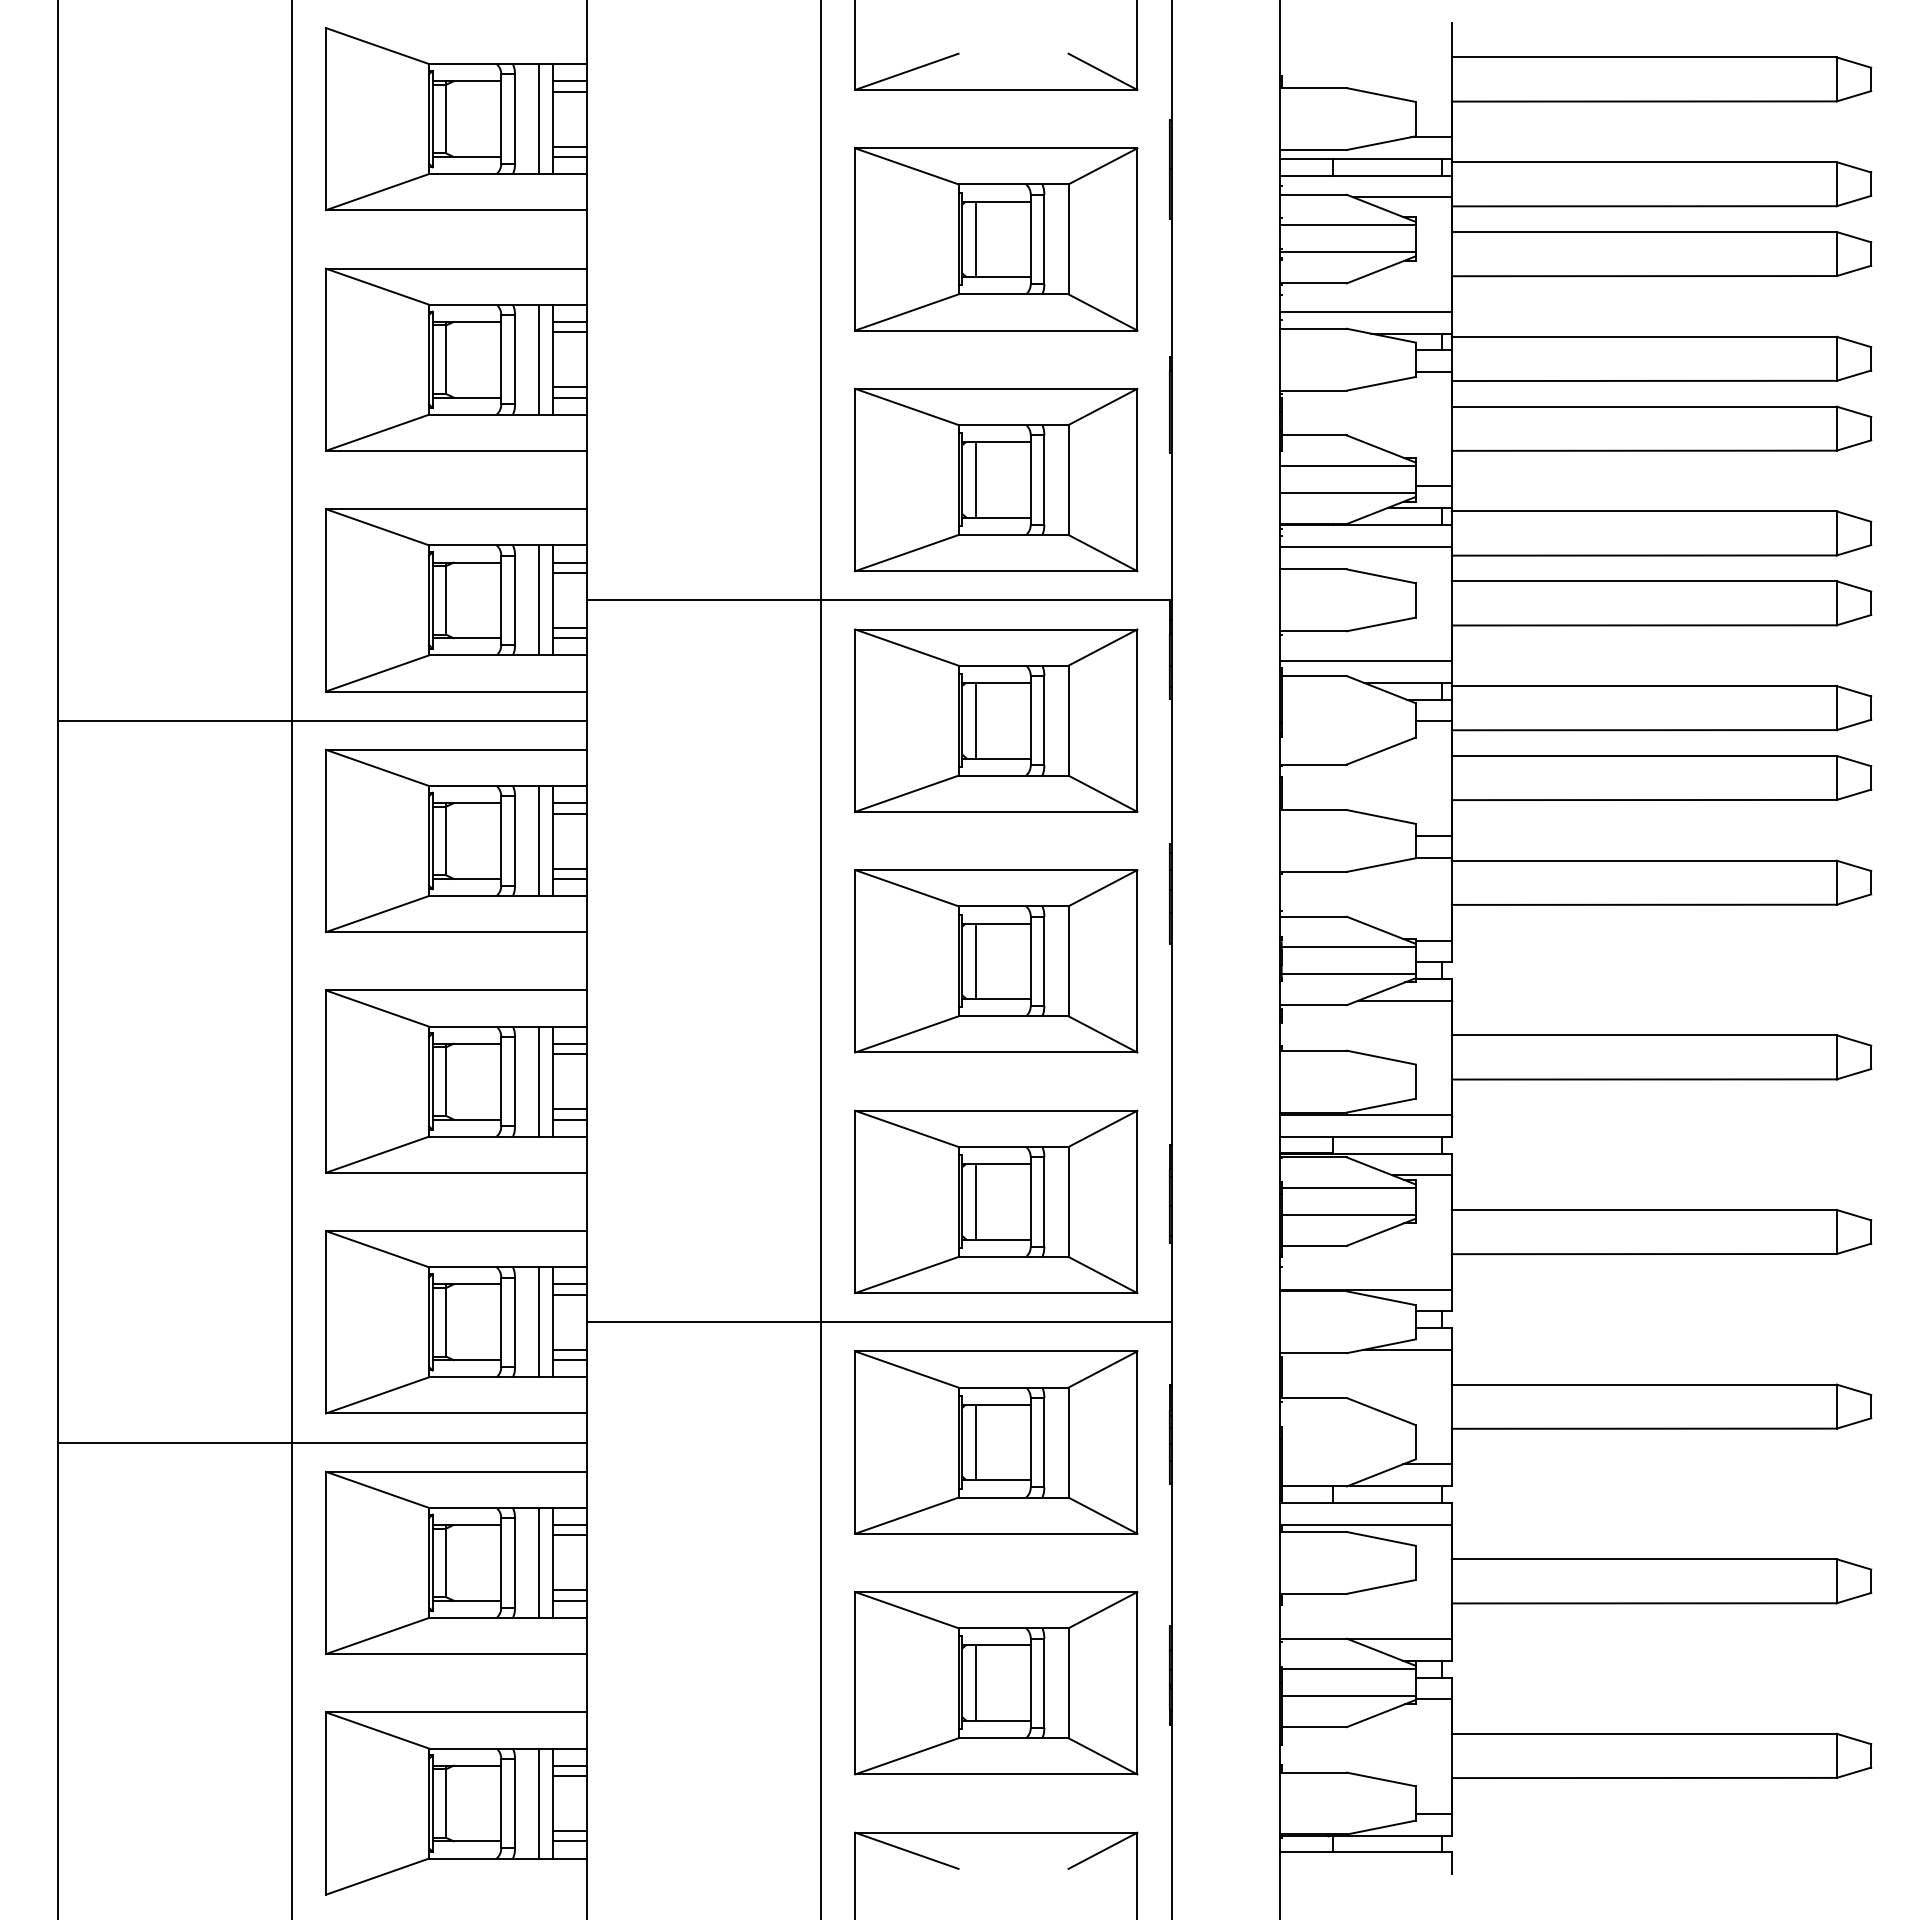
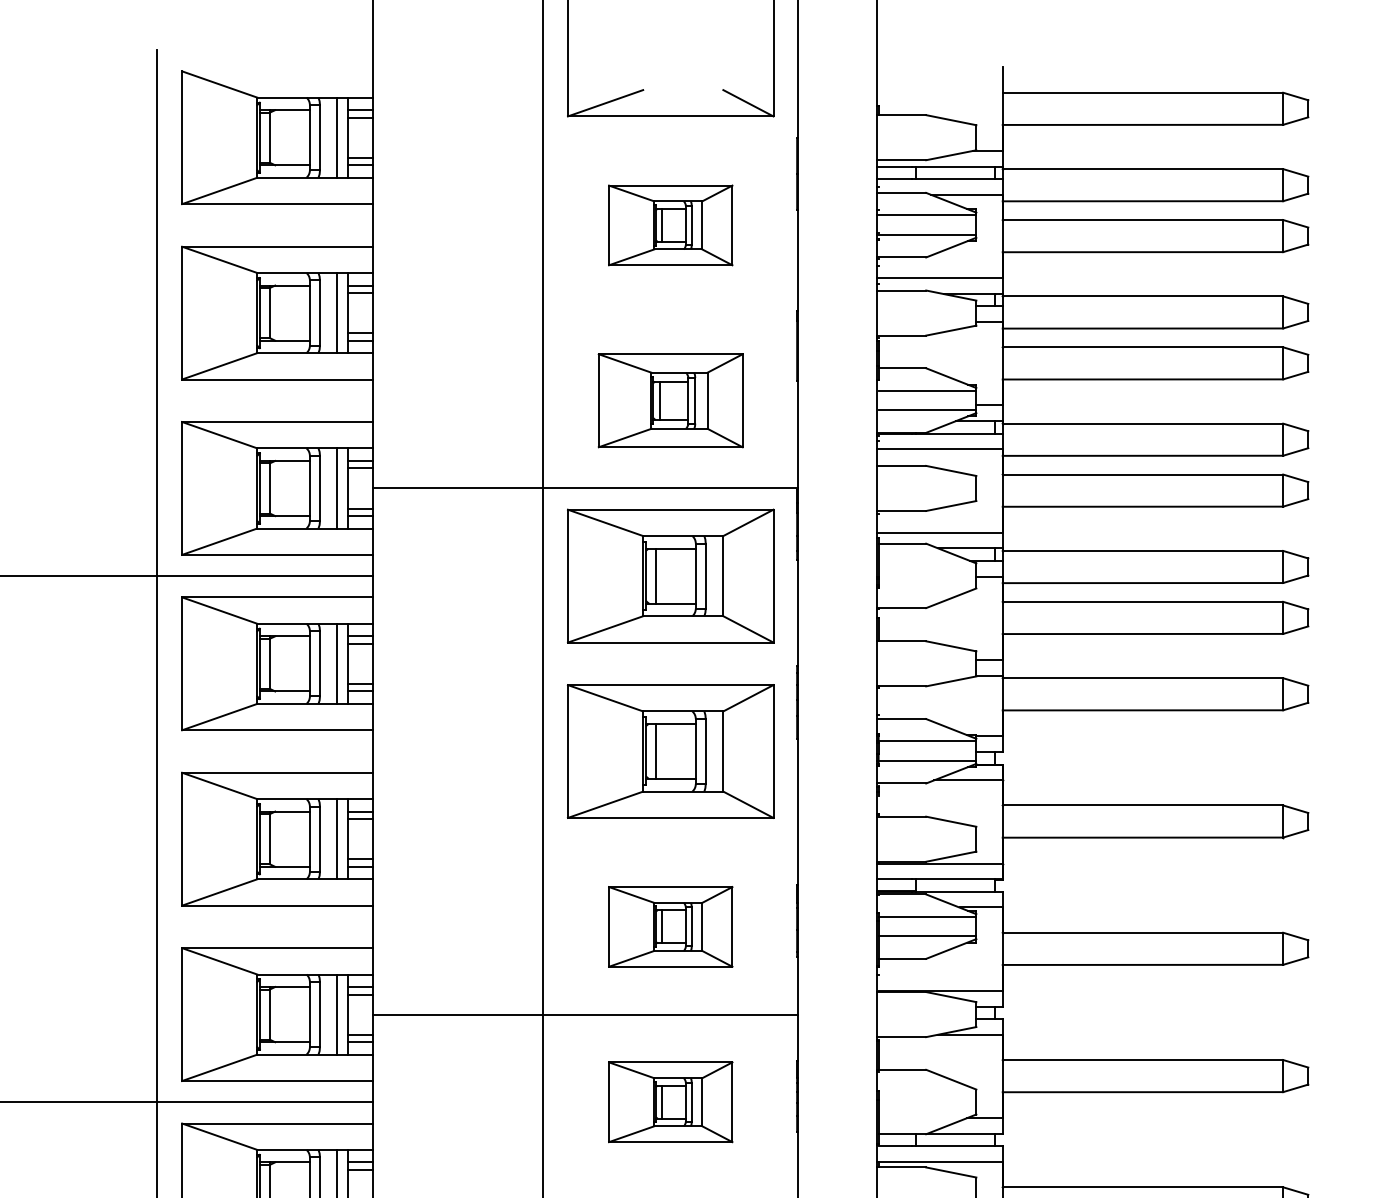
part: (996, 239) -> (670, 225), size x0.6
part: (996, 479) -> (670, 400), size x0.7
part: (996, 1201) -> (670, 926), size x0.6
part: (996, 1442) -> (670, 1102), size x0.6

